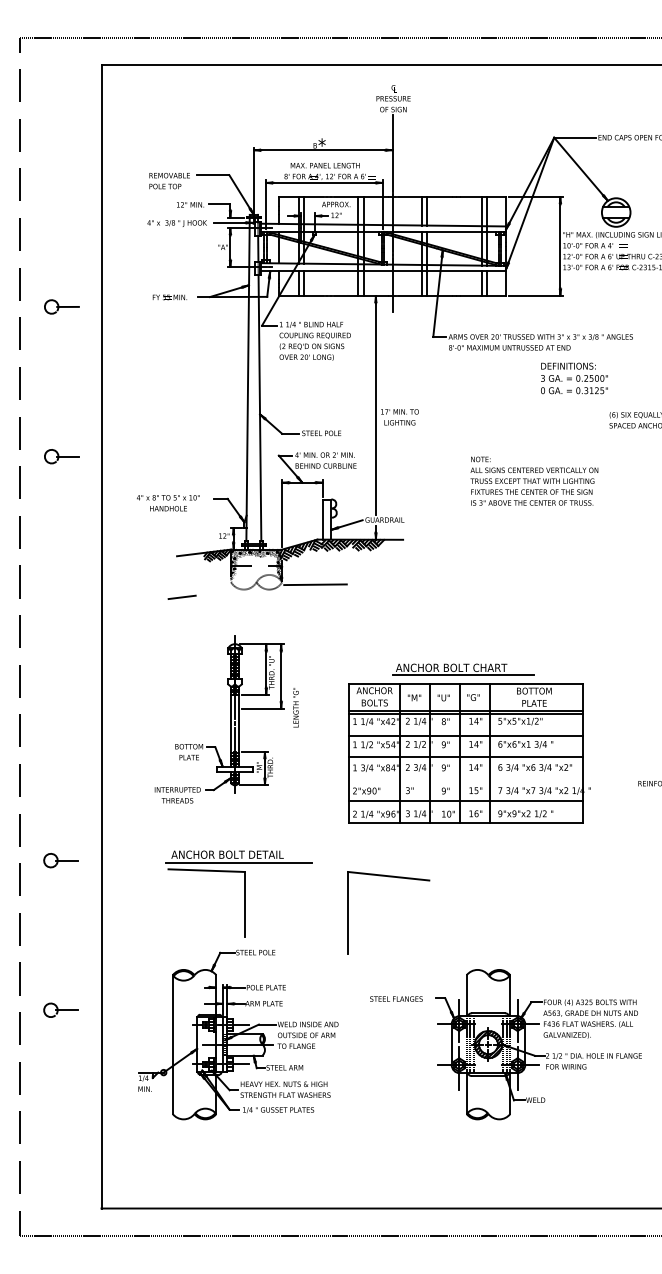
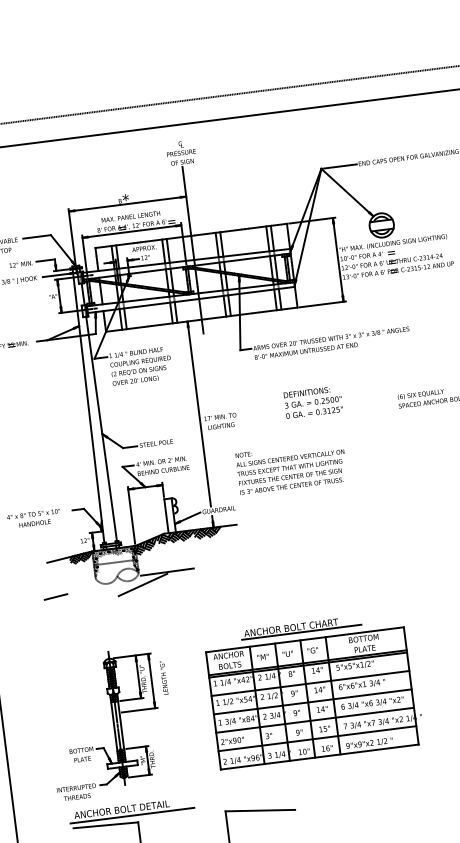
text: (574, 378) -> (313, 402), moved
text: (534, 480) -> (291, 466), moved
line: (285, 595) -> (143, 584), added
part: (230, 719) -> (113, 722), moved
line: (465, 779) -> (314, 720), added

